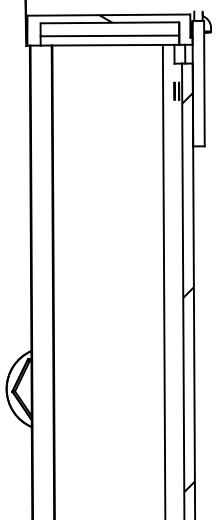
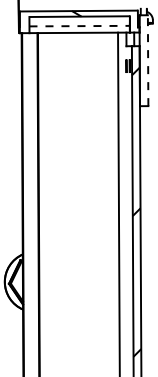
line: (110, 35) -> (80, 25), solid -> dashed
line: (204, 83) -> (148, 60), solid -> dashed

